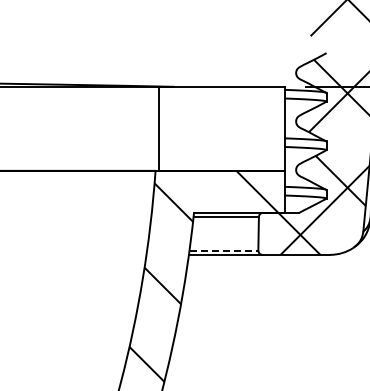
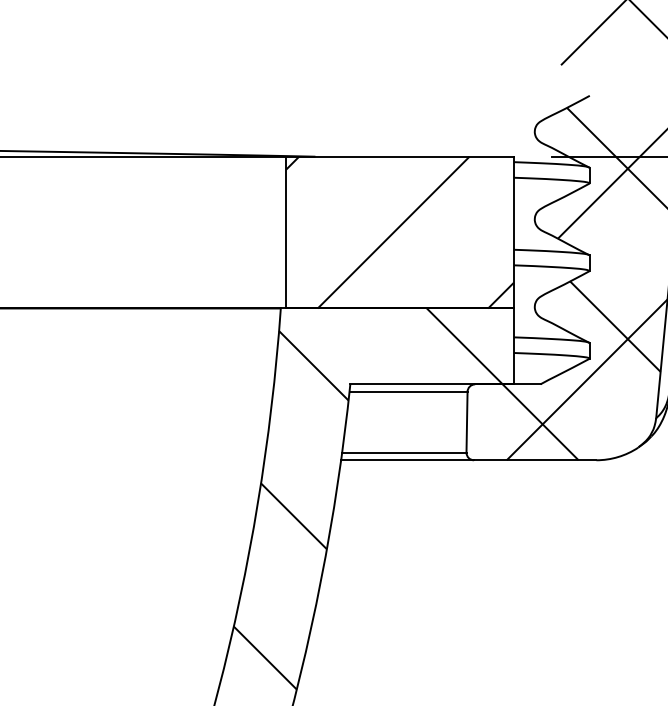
hatch: (221, 128) -> (399, 231), added
line: (224, 250) -> (405, 452), dashed -> solid

